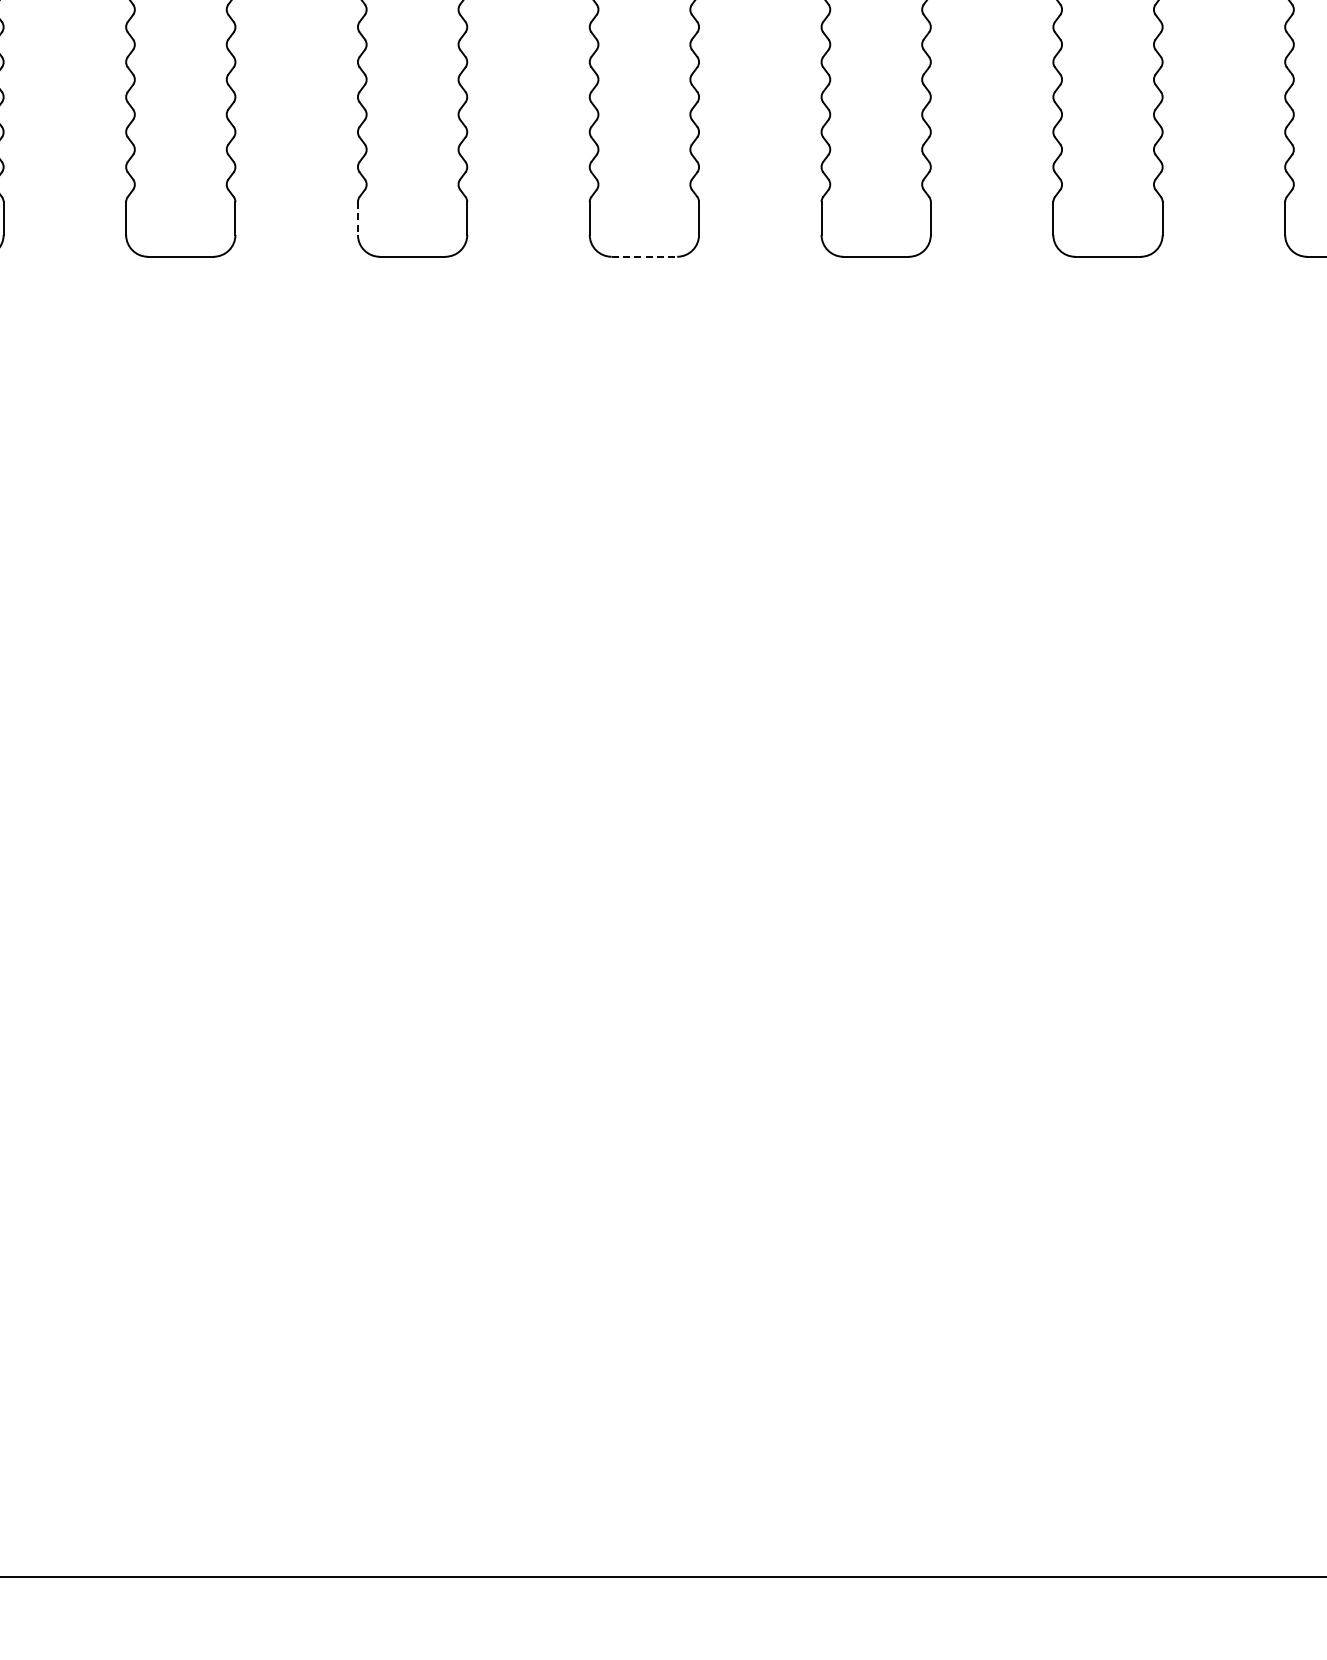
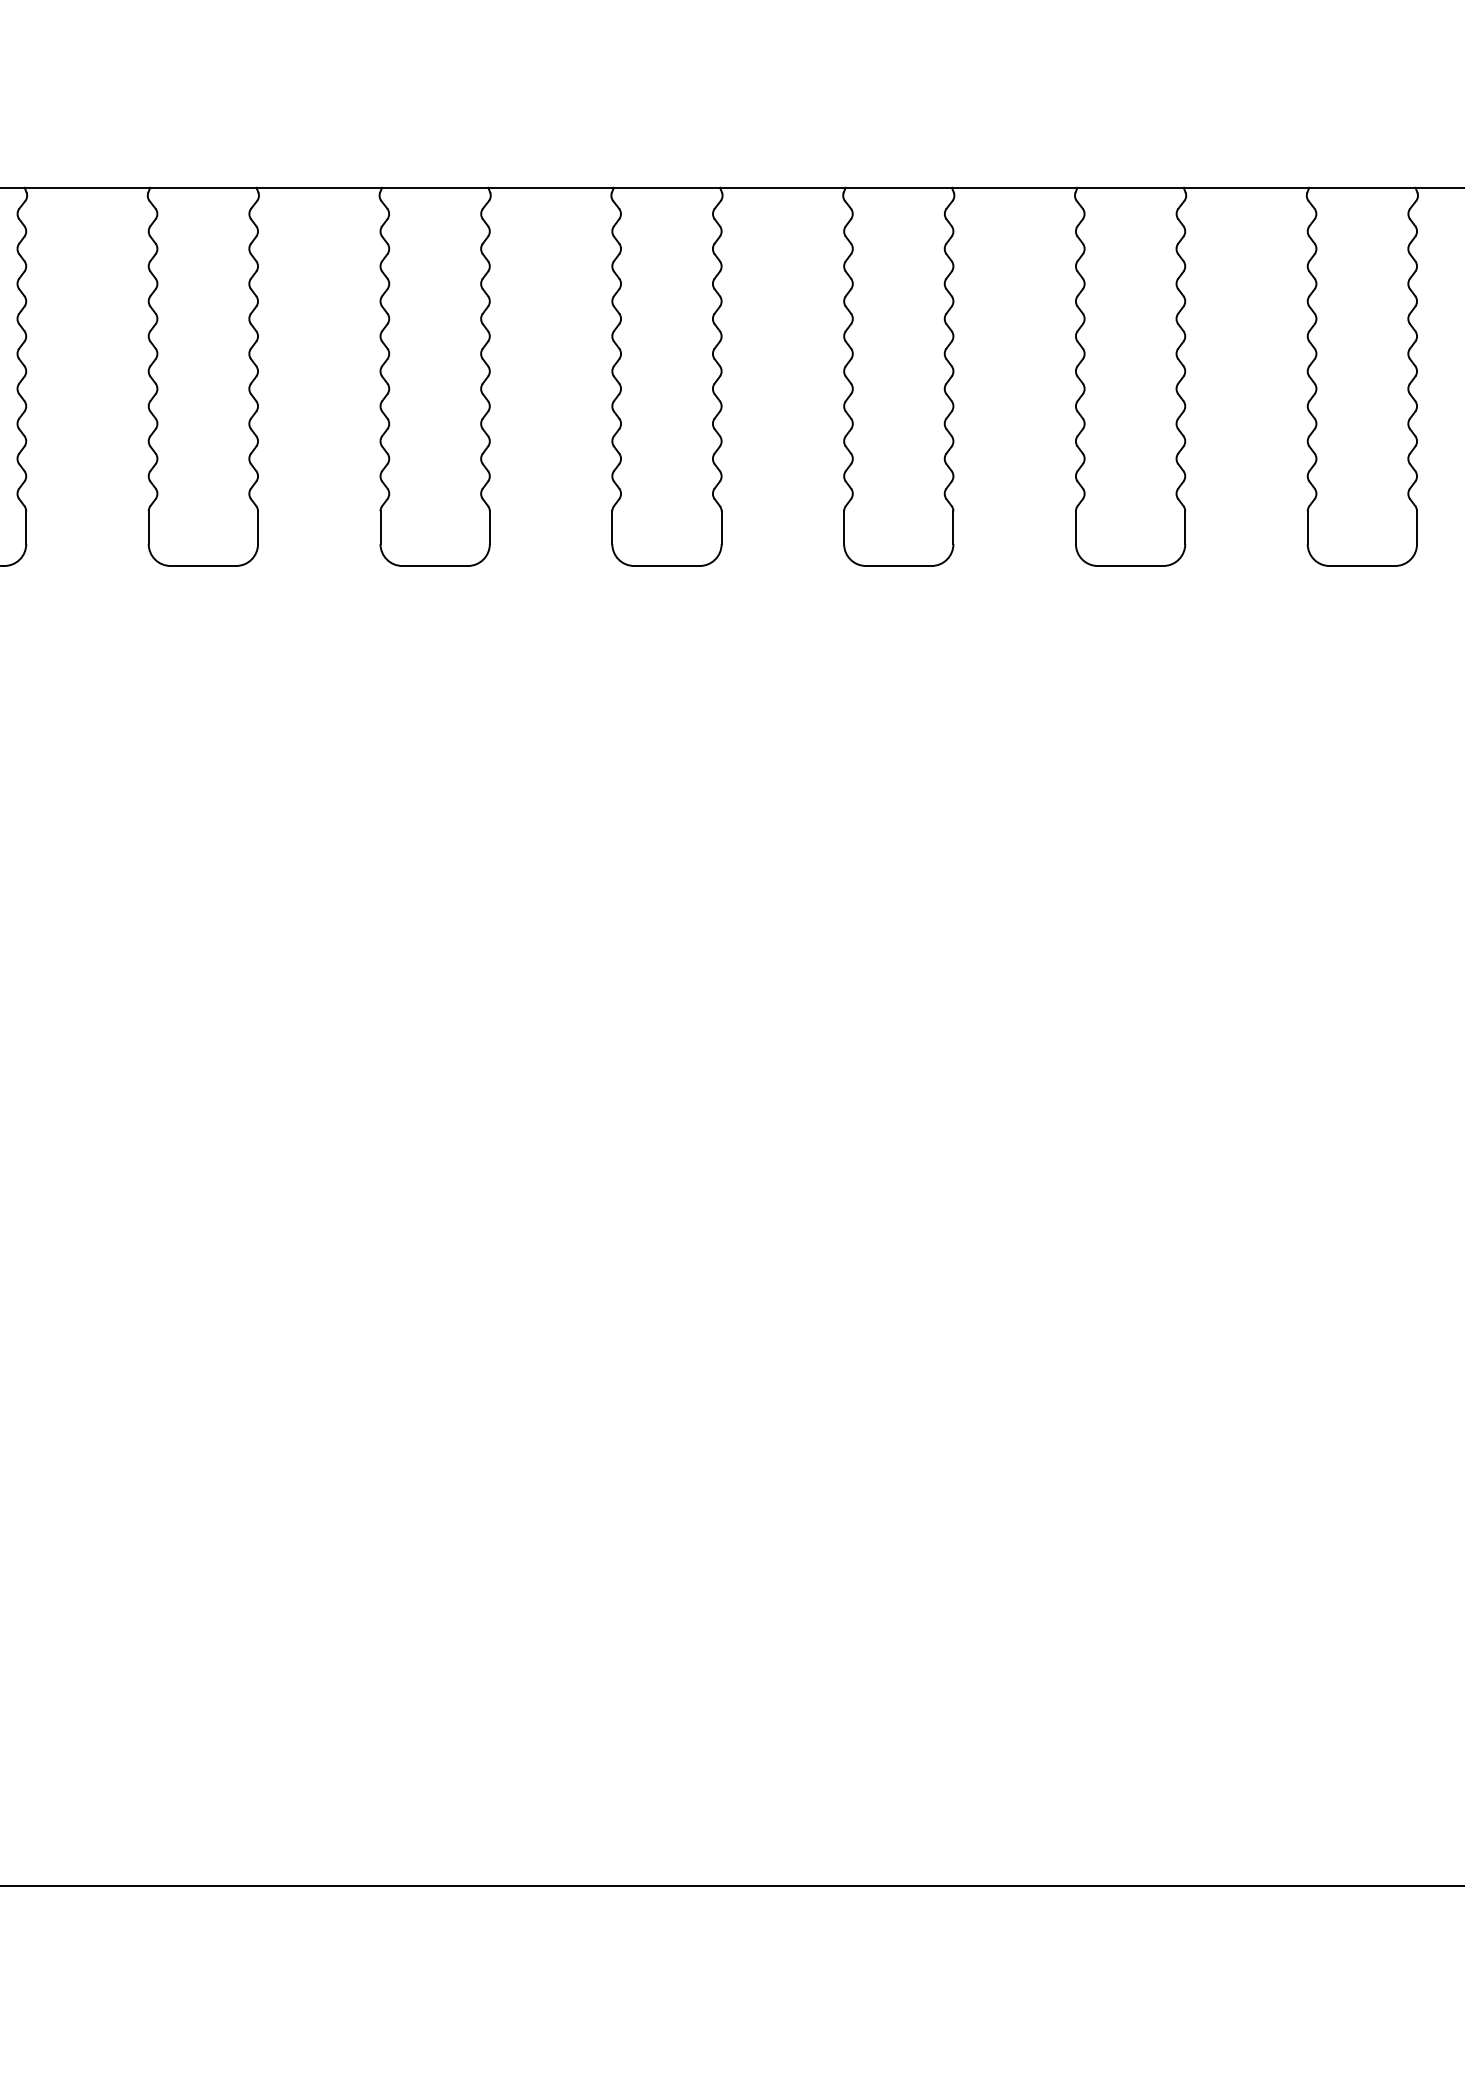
line: (358, 219) -> (612, 528), dashed -> solid
line: (644, 257) -> (898, 566), dashed -> solid

